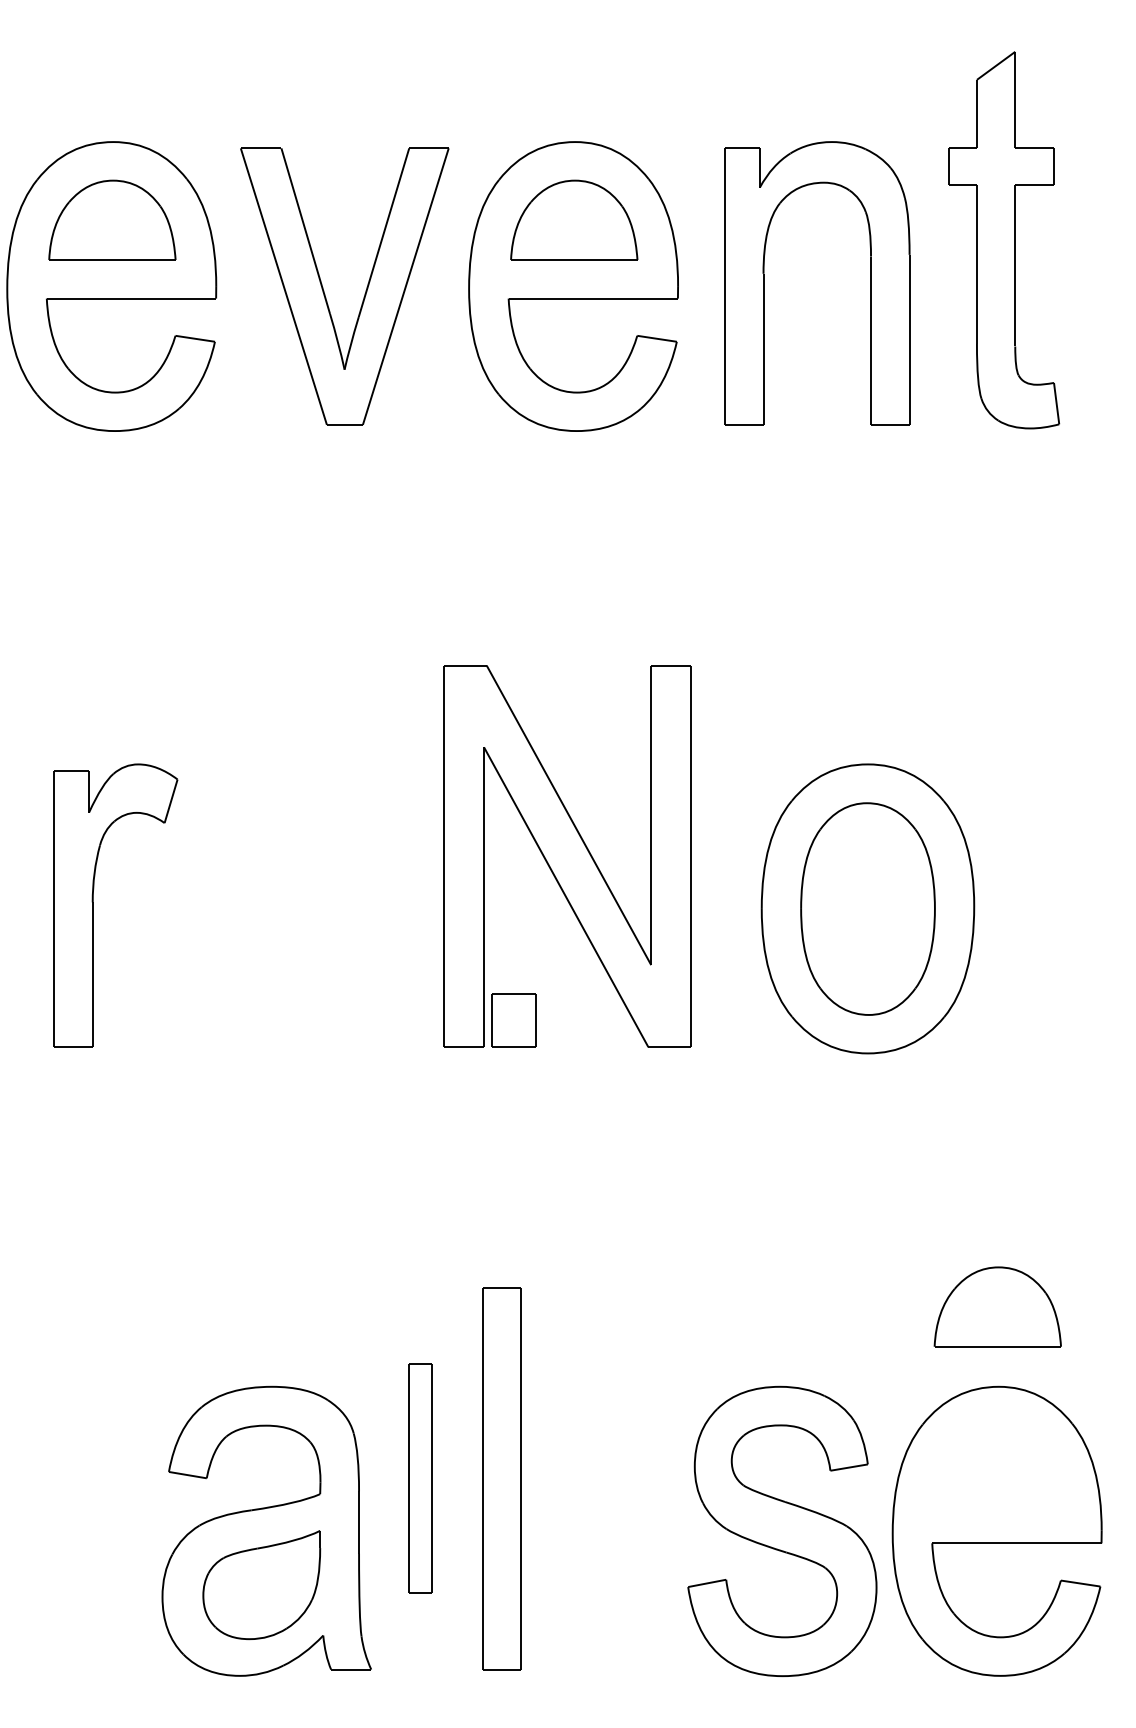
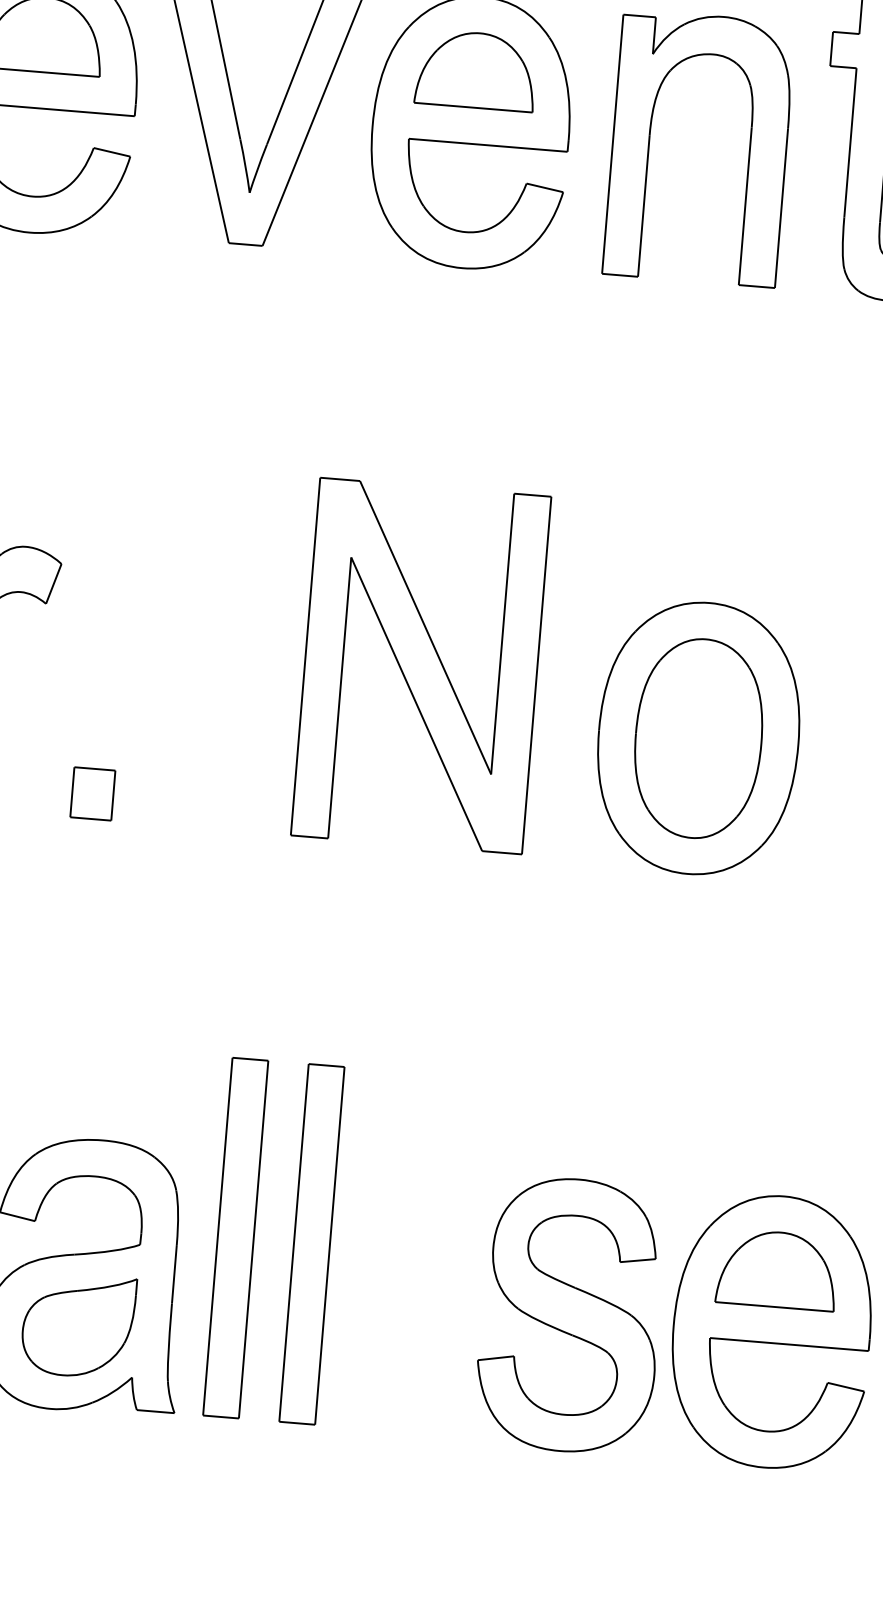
part: (513, 1020) -> (92, 793), moved
part: (997, 1306) -> (777, 1269), moved
part: (420, 1478) -> (235, 1237), size x1.67

